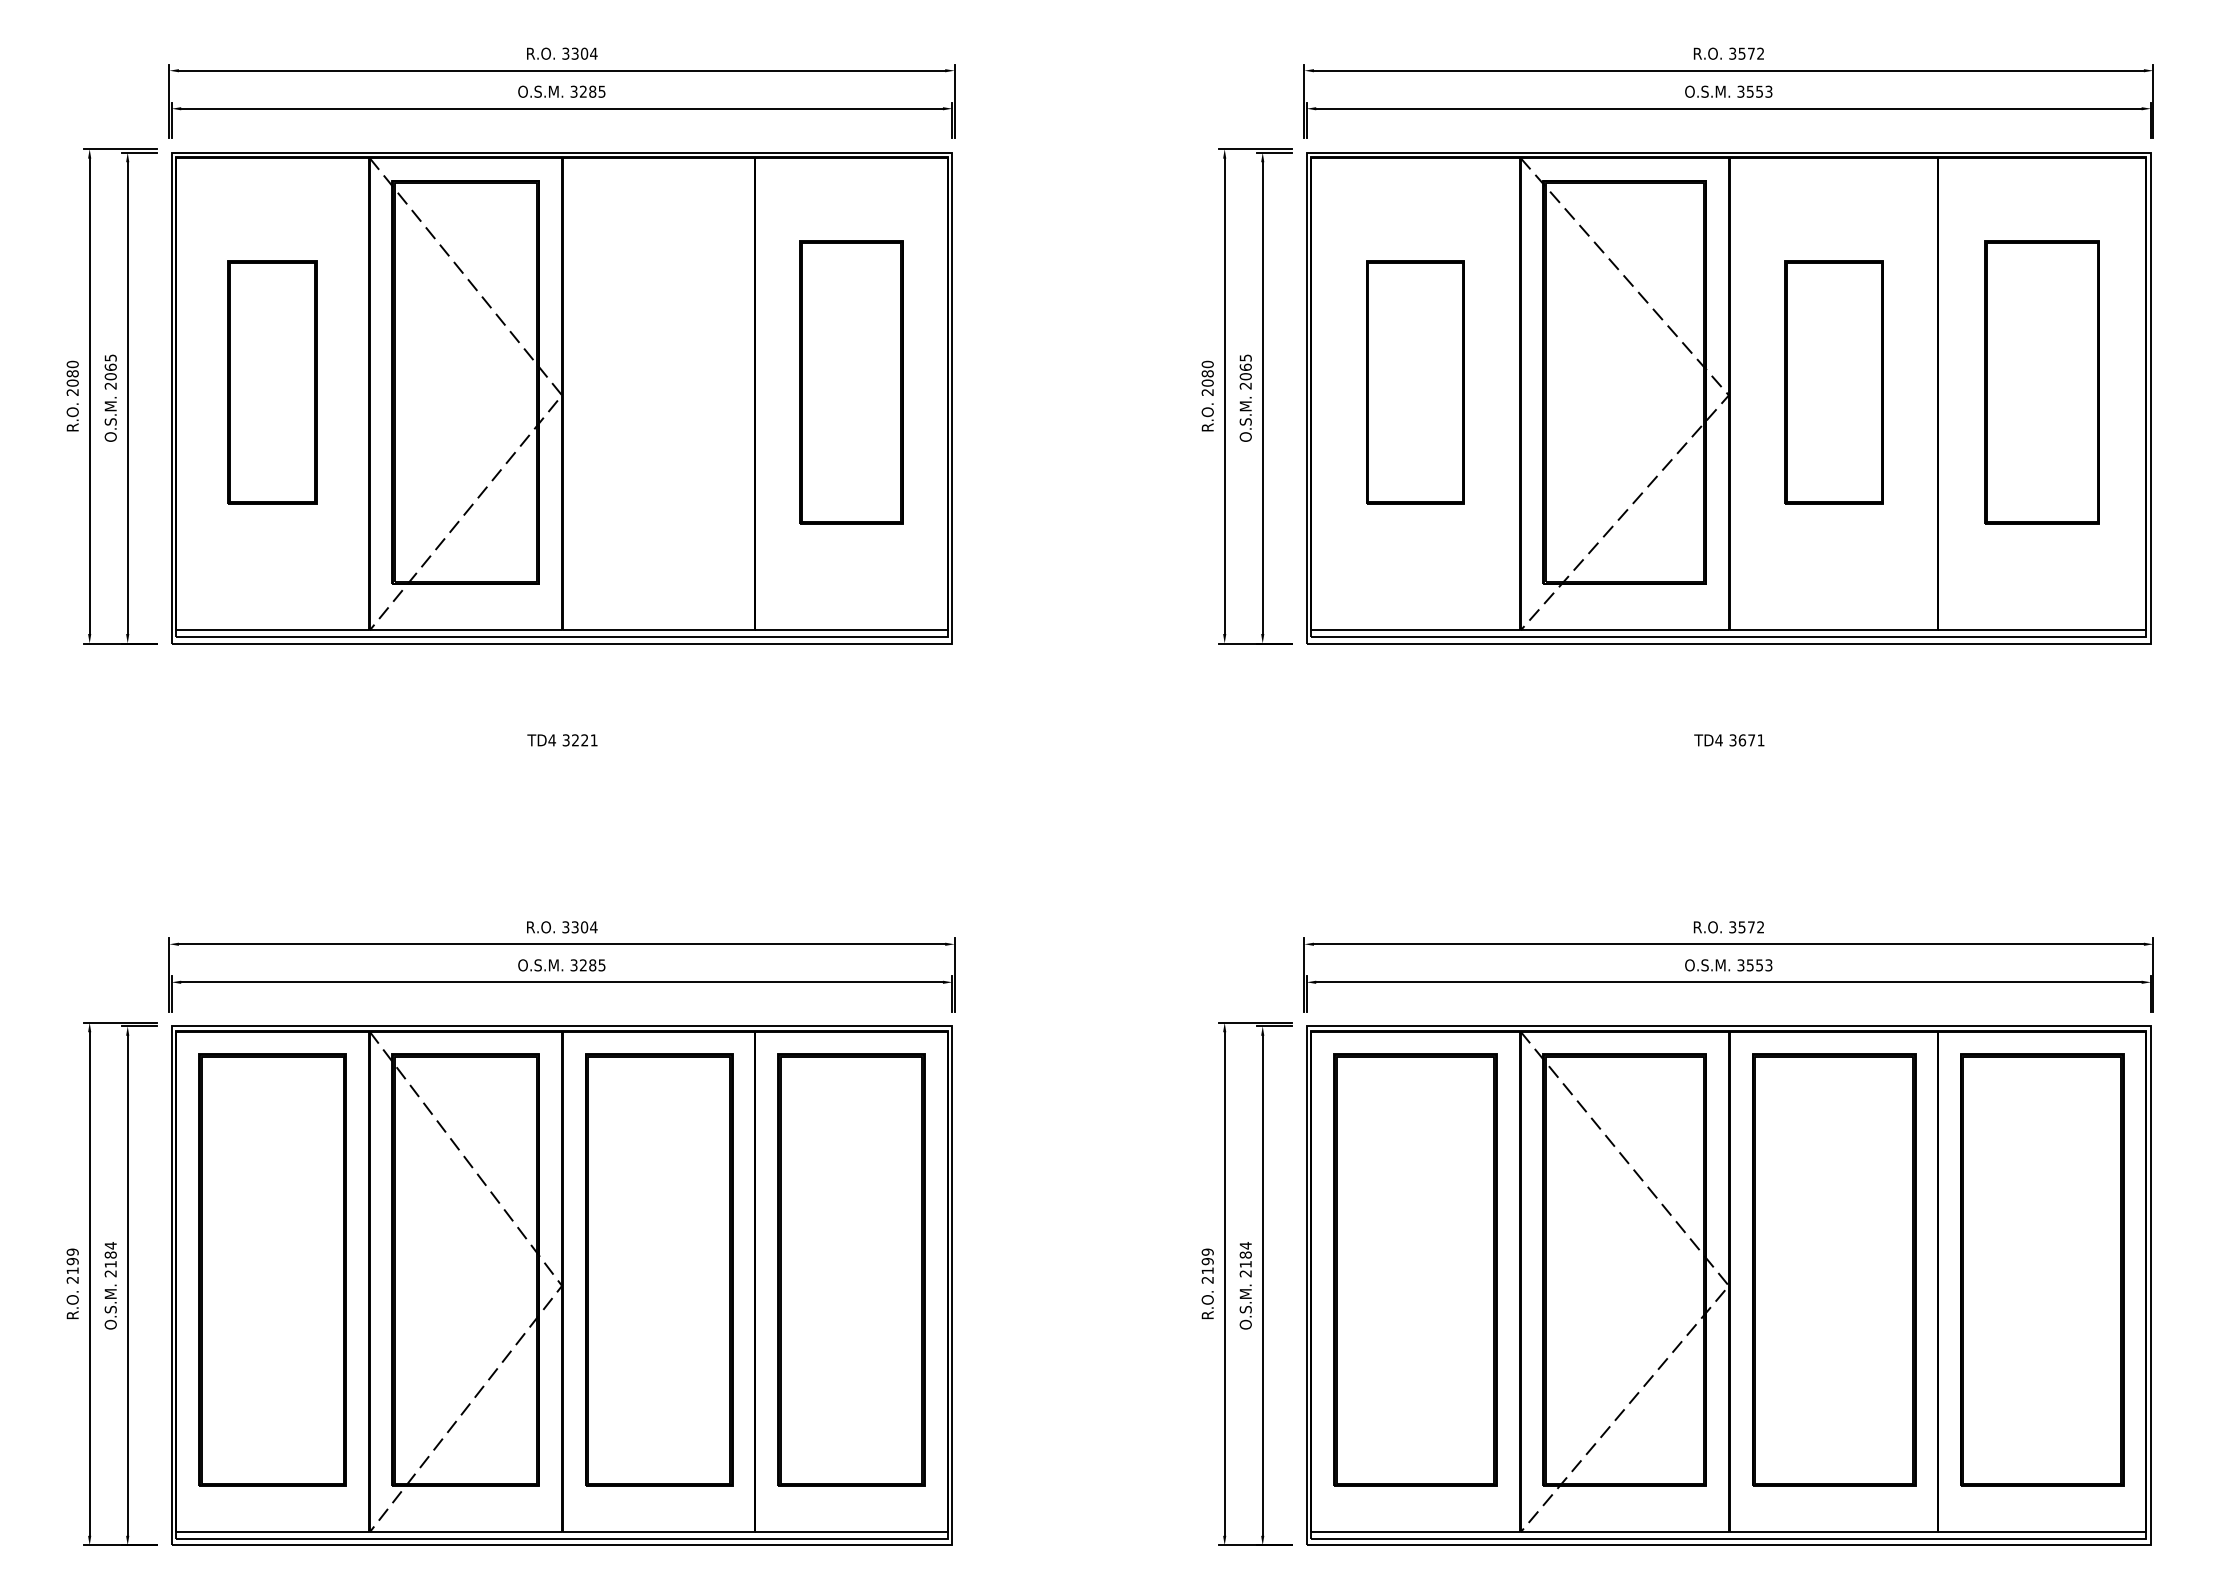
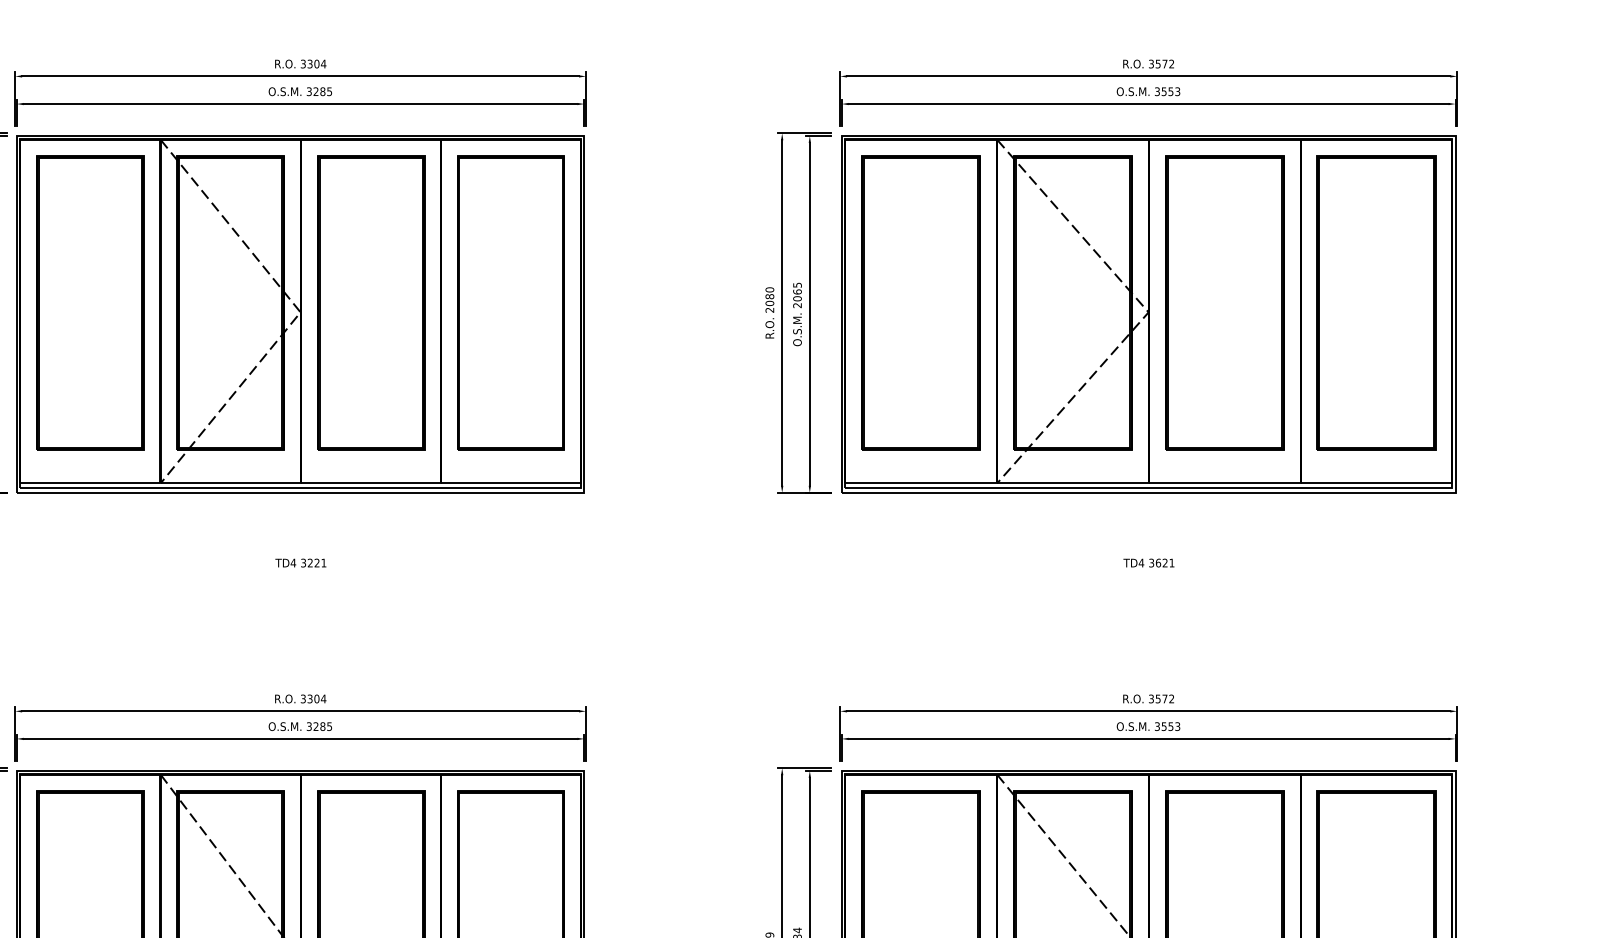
part: (272, 382) -> (90, 303), size x1.67
part: (659, 382) -> (371, 303), added
part: (851, 382) -> (510, 303), size x1.43
part: (1415, 382) -> (920, 303), size x1.67
part: (1834, 382) -> (1225, 303), size x1.67
part: (2042, 382) -> (1376, 303), size x1.43
text: (1751, 740) -> (1165, 563), 3671 -> 3621

